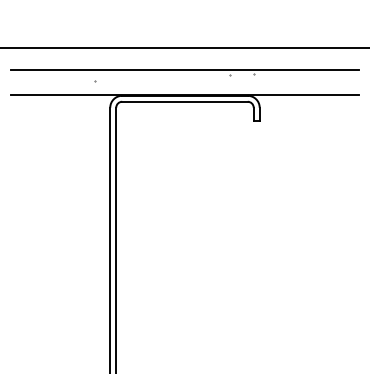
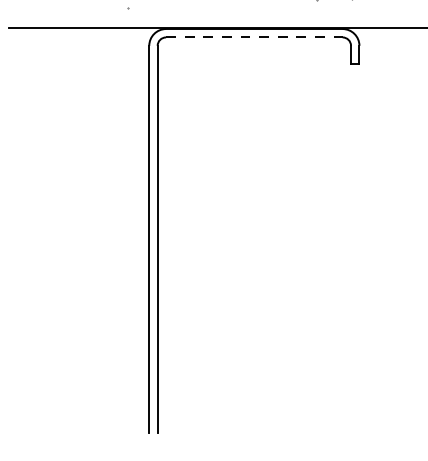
line: (184, 101) -> (253, 37), solid -> dashed

